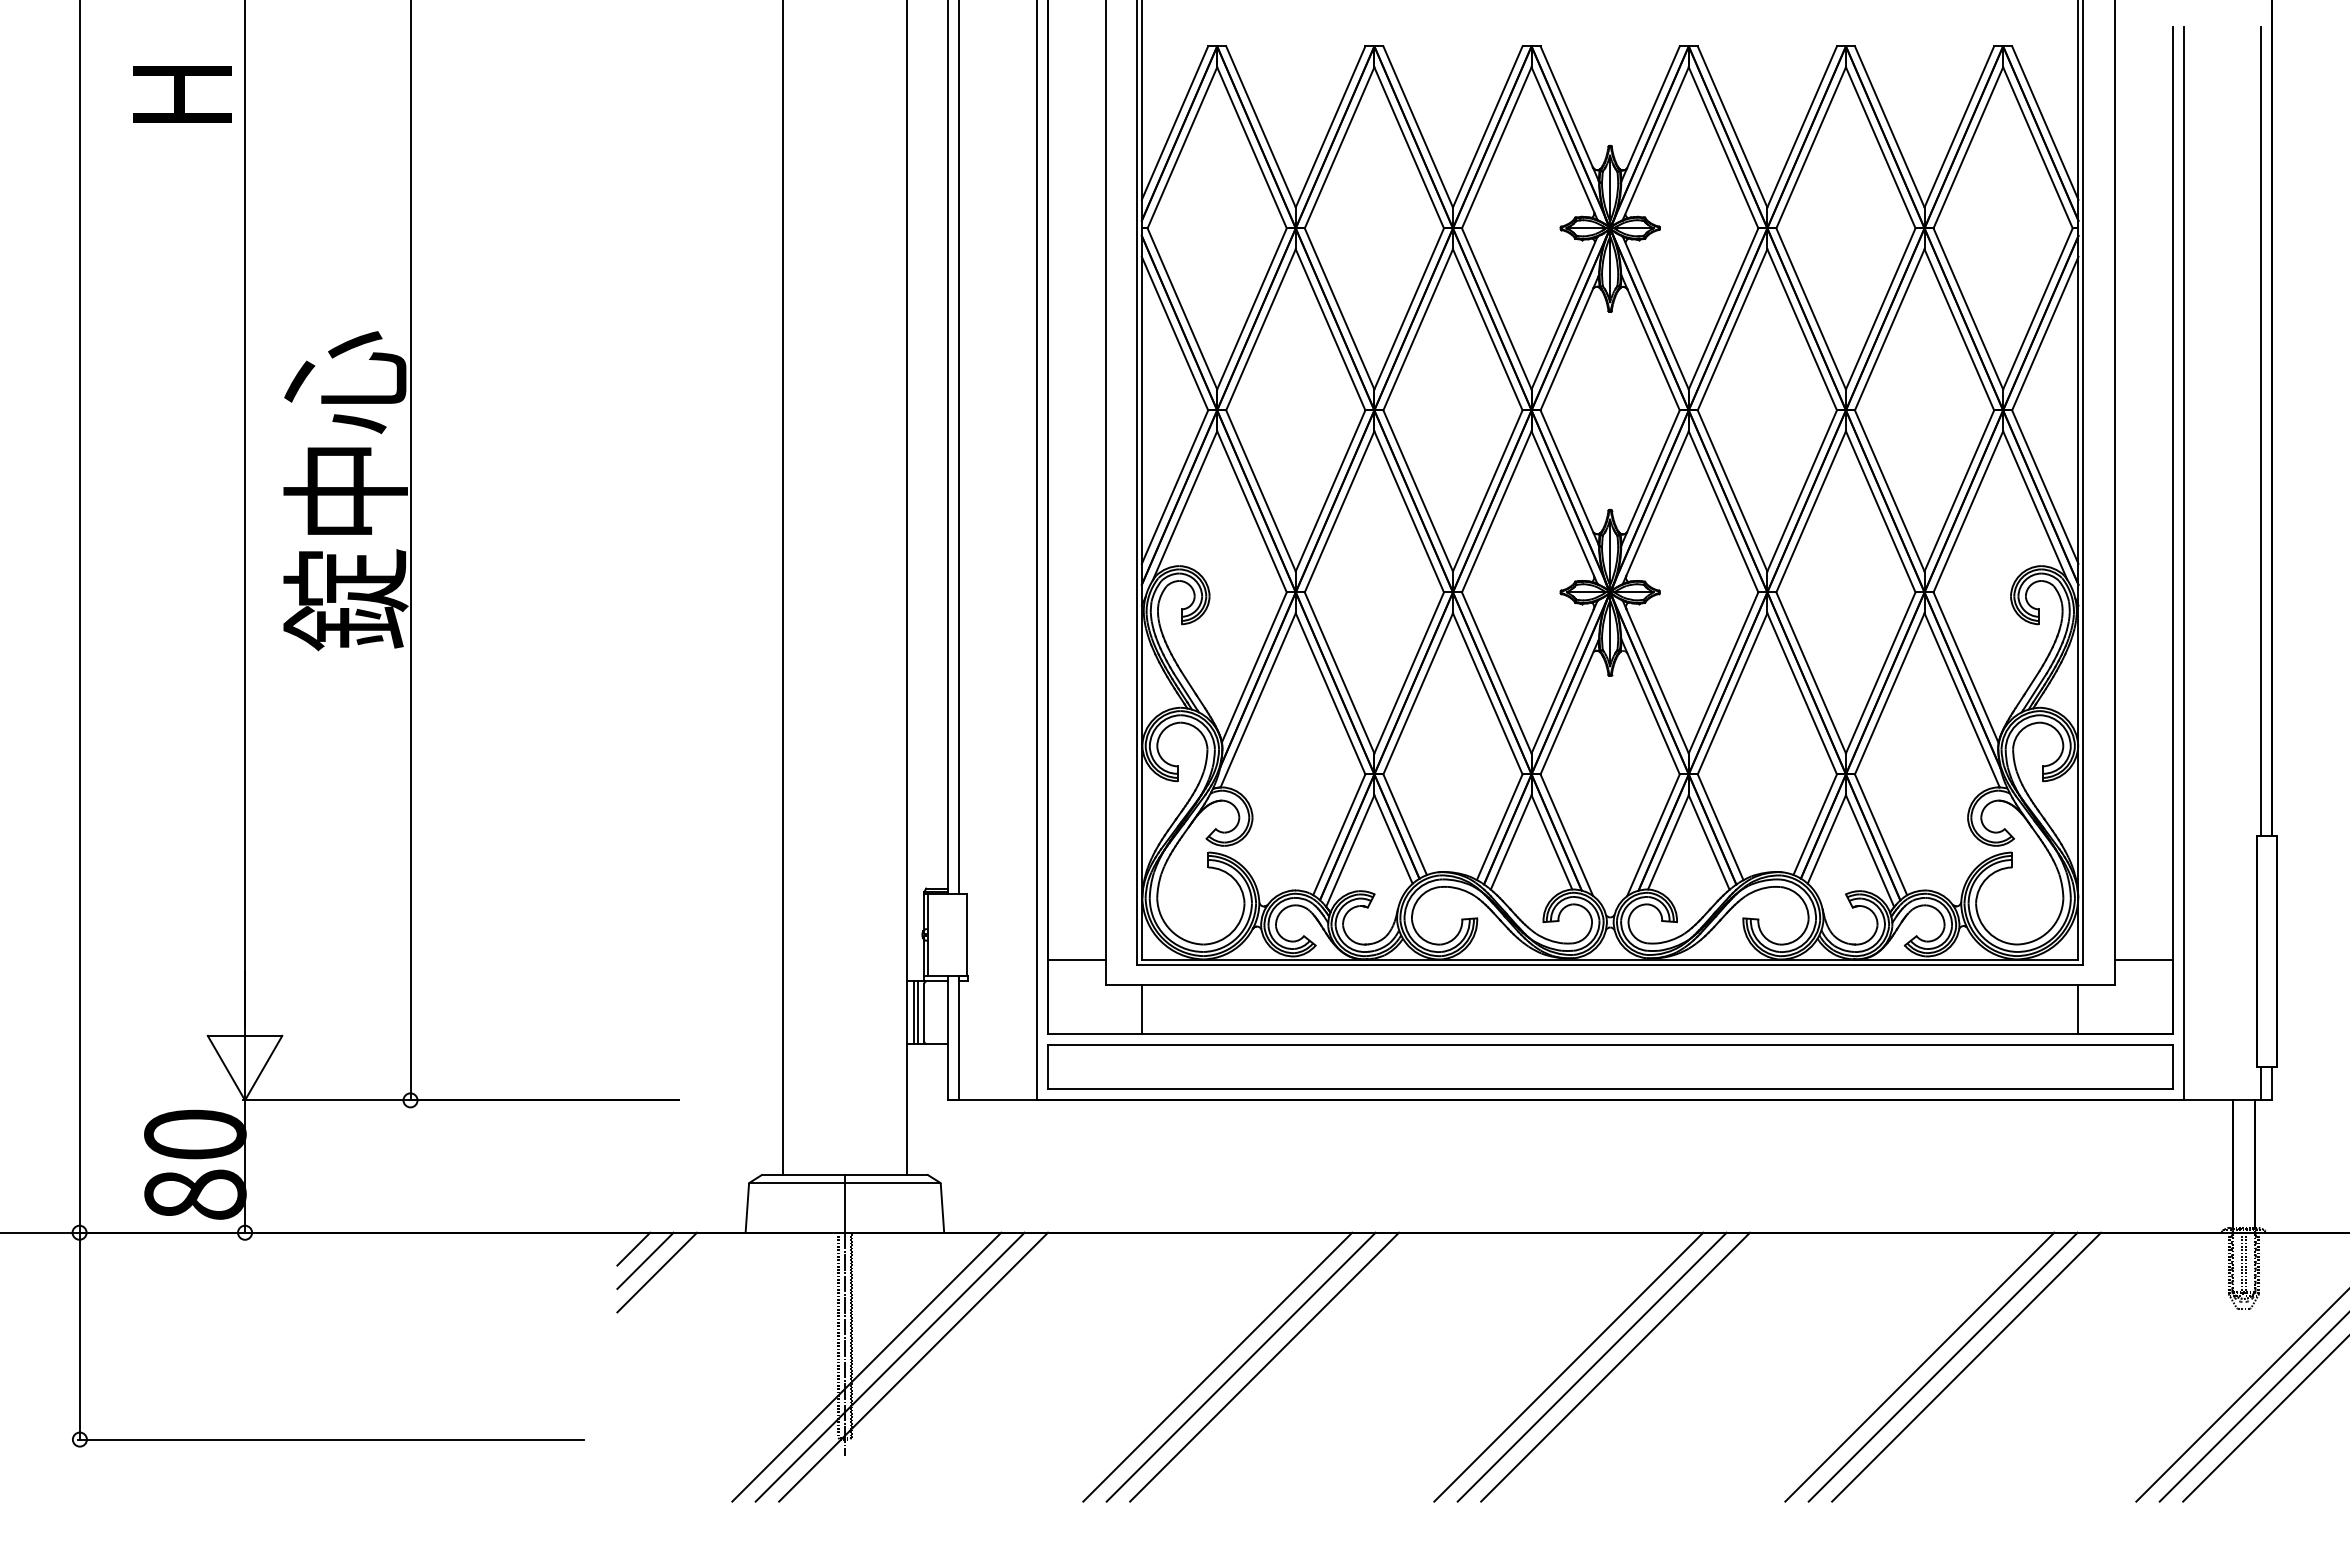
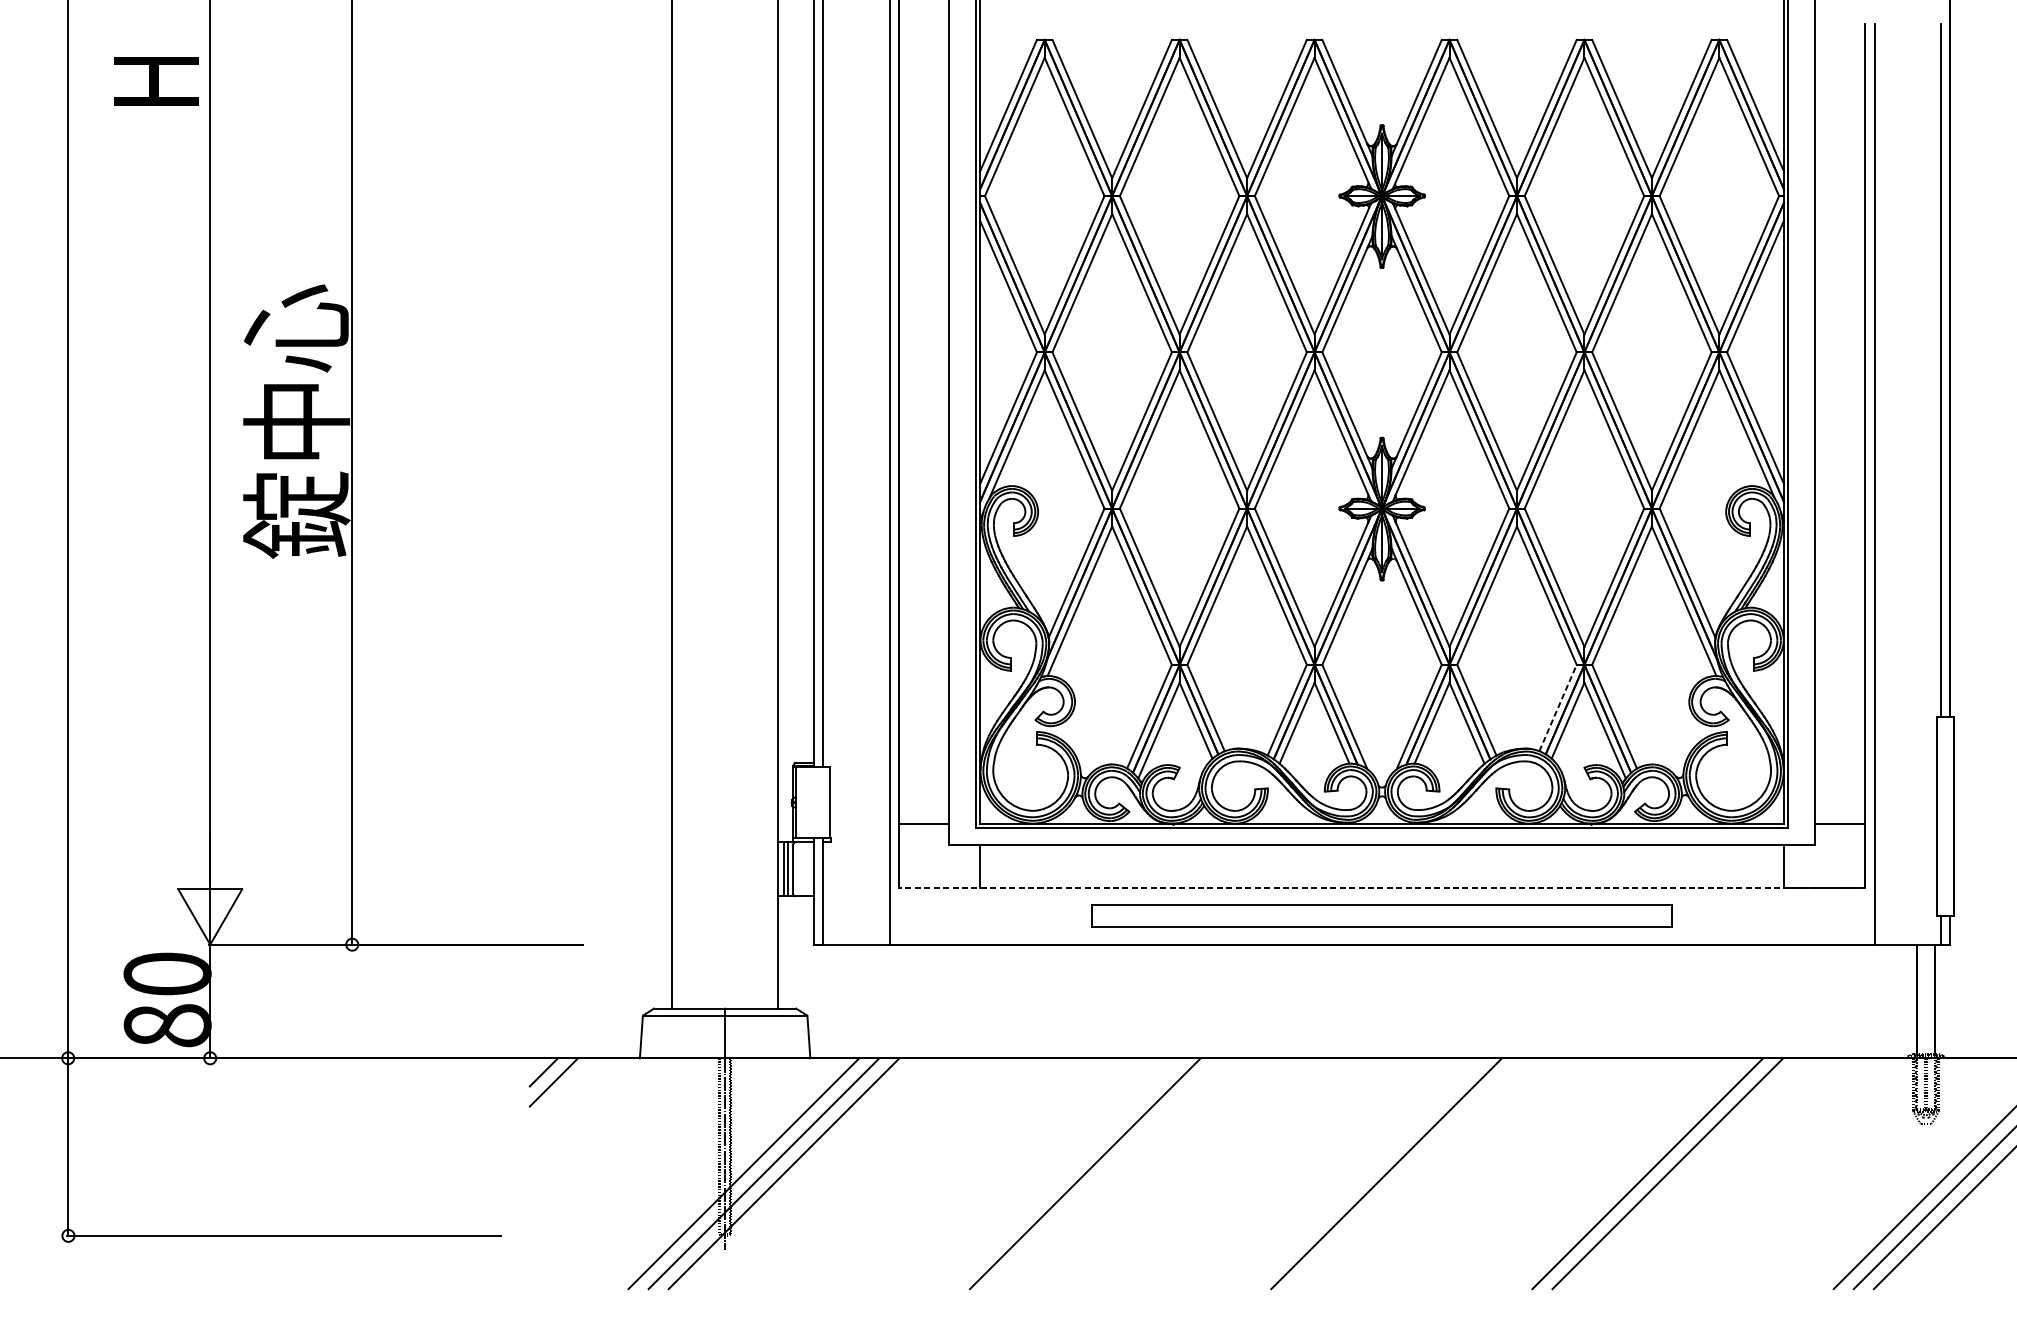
line: (1815, 824) -> (1558, 707), solid -> dashed
line: (1610, 1034) -> (1382, 888), solid -> dashed
part: (1610, 1066) -> (1382, 915), size x0.6
line: (656, 1272) -> (563, 1092), removed
line: (1217, 1366) -> (1044, 1173), removed
line: (1240, 1366) -> (1064, 1173), removed
line: (1568, 1366) -> (1346, 1173), removed
line: (1591, 1366) -> (1366, 1173), removed
line: (1966, 1366) -> (1687, 1173), removed

